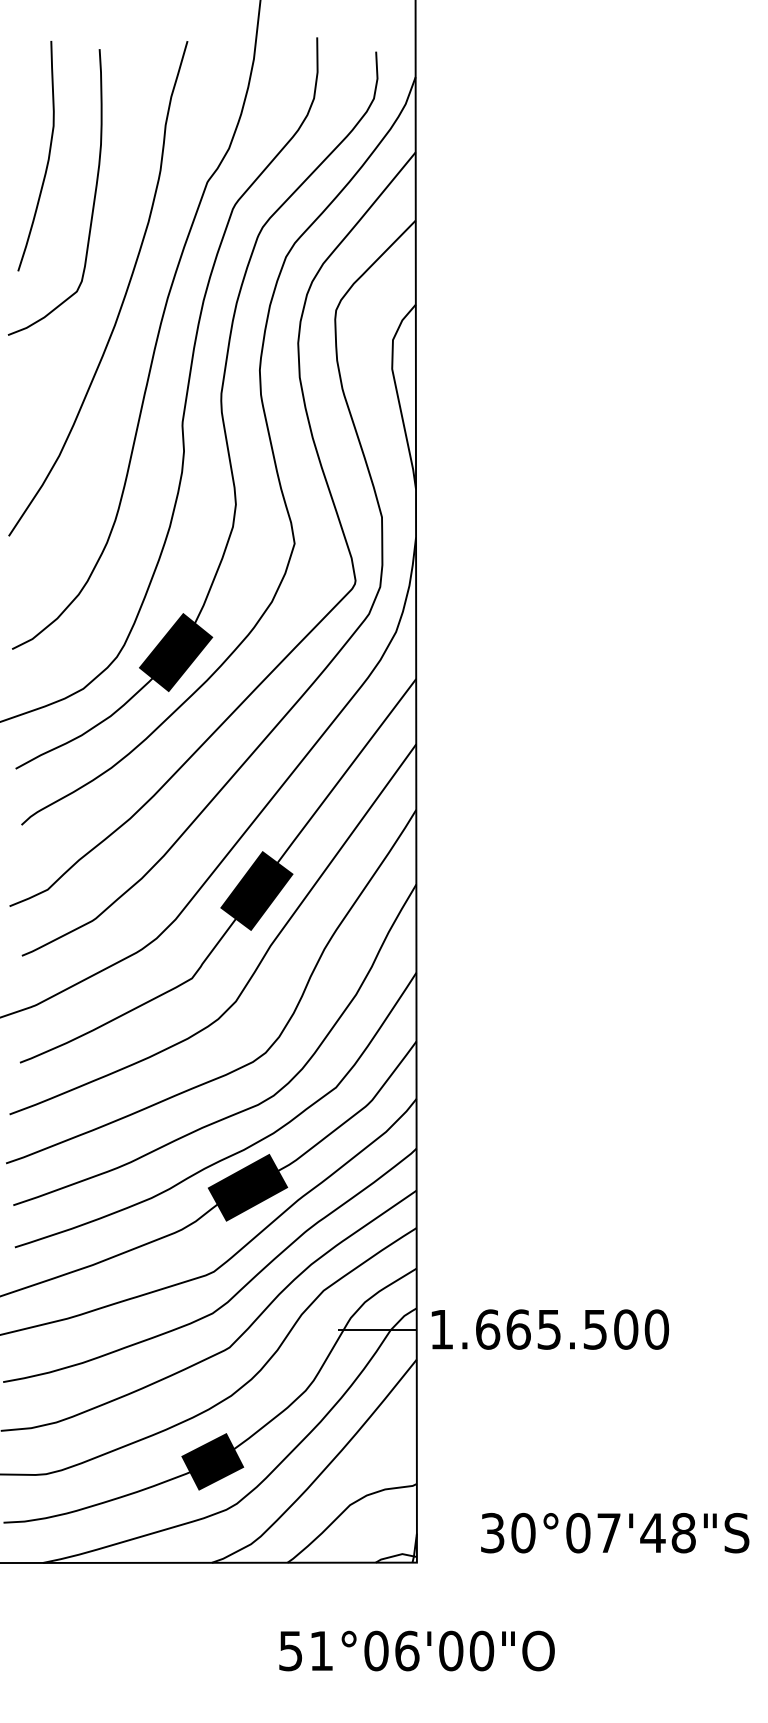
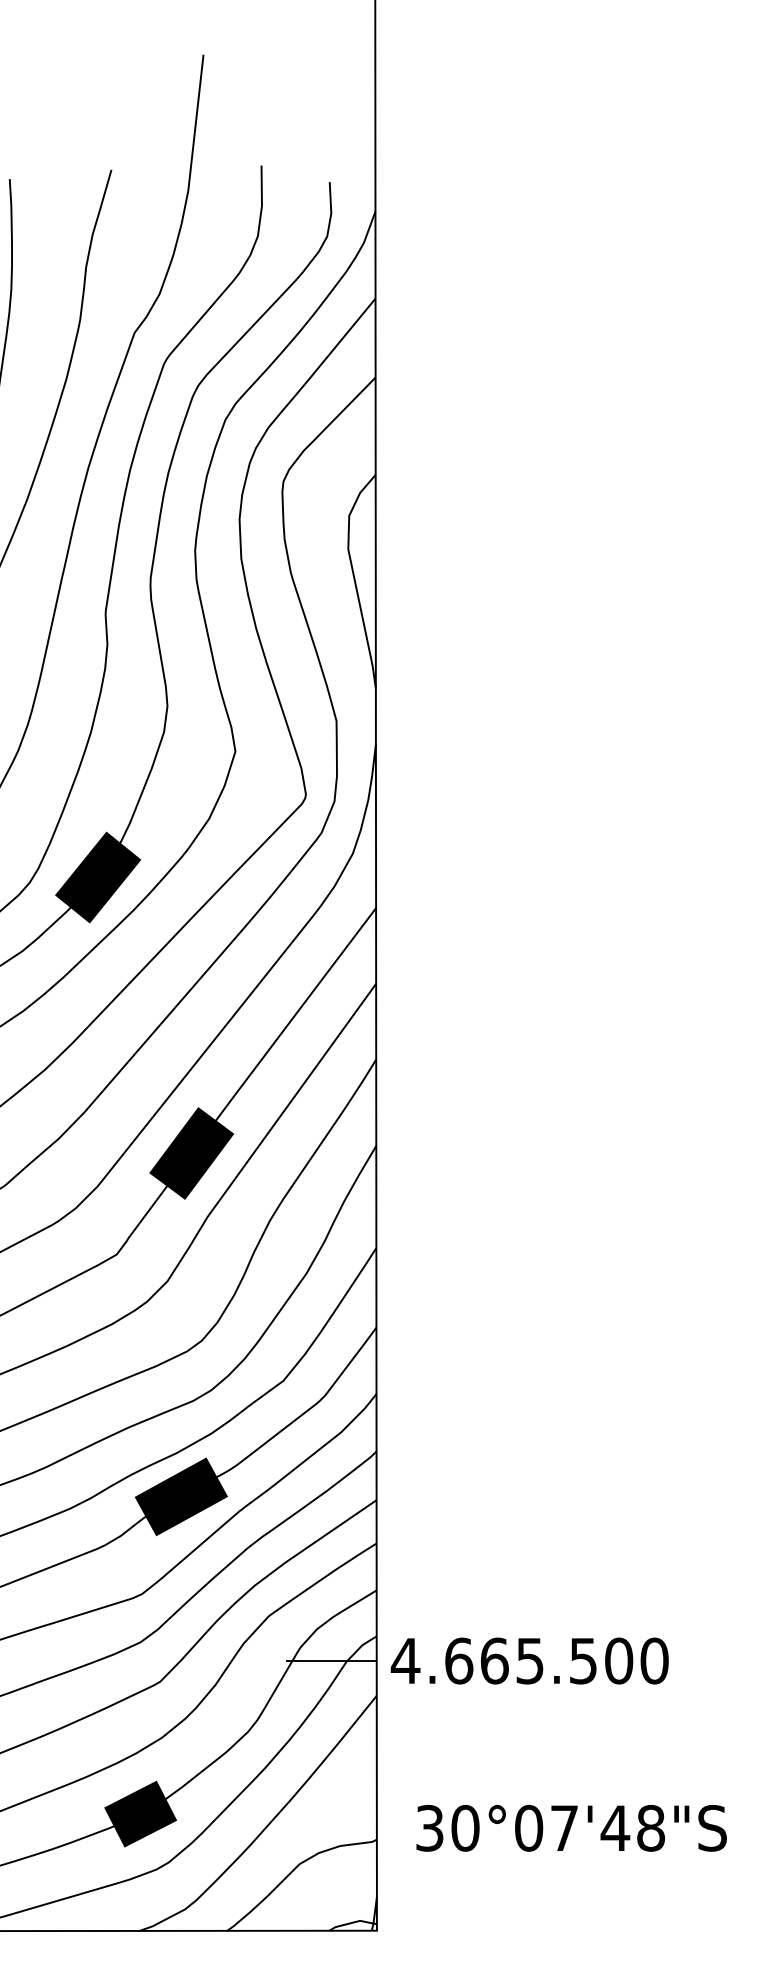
text: (441, 1329) -> (405, 1660), 1.665.500 -> 4.665.500
text: (615, 1533) -> (572, 1828), moved

